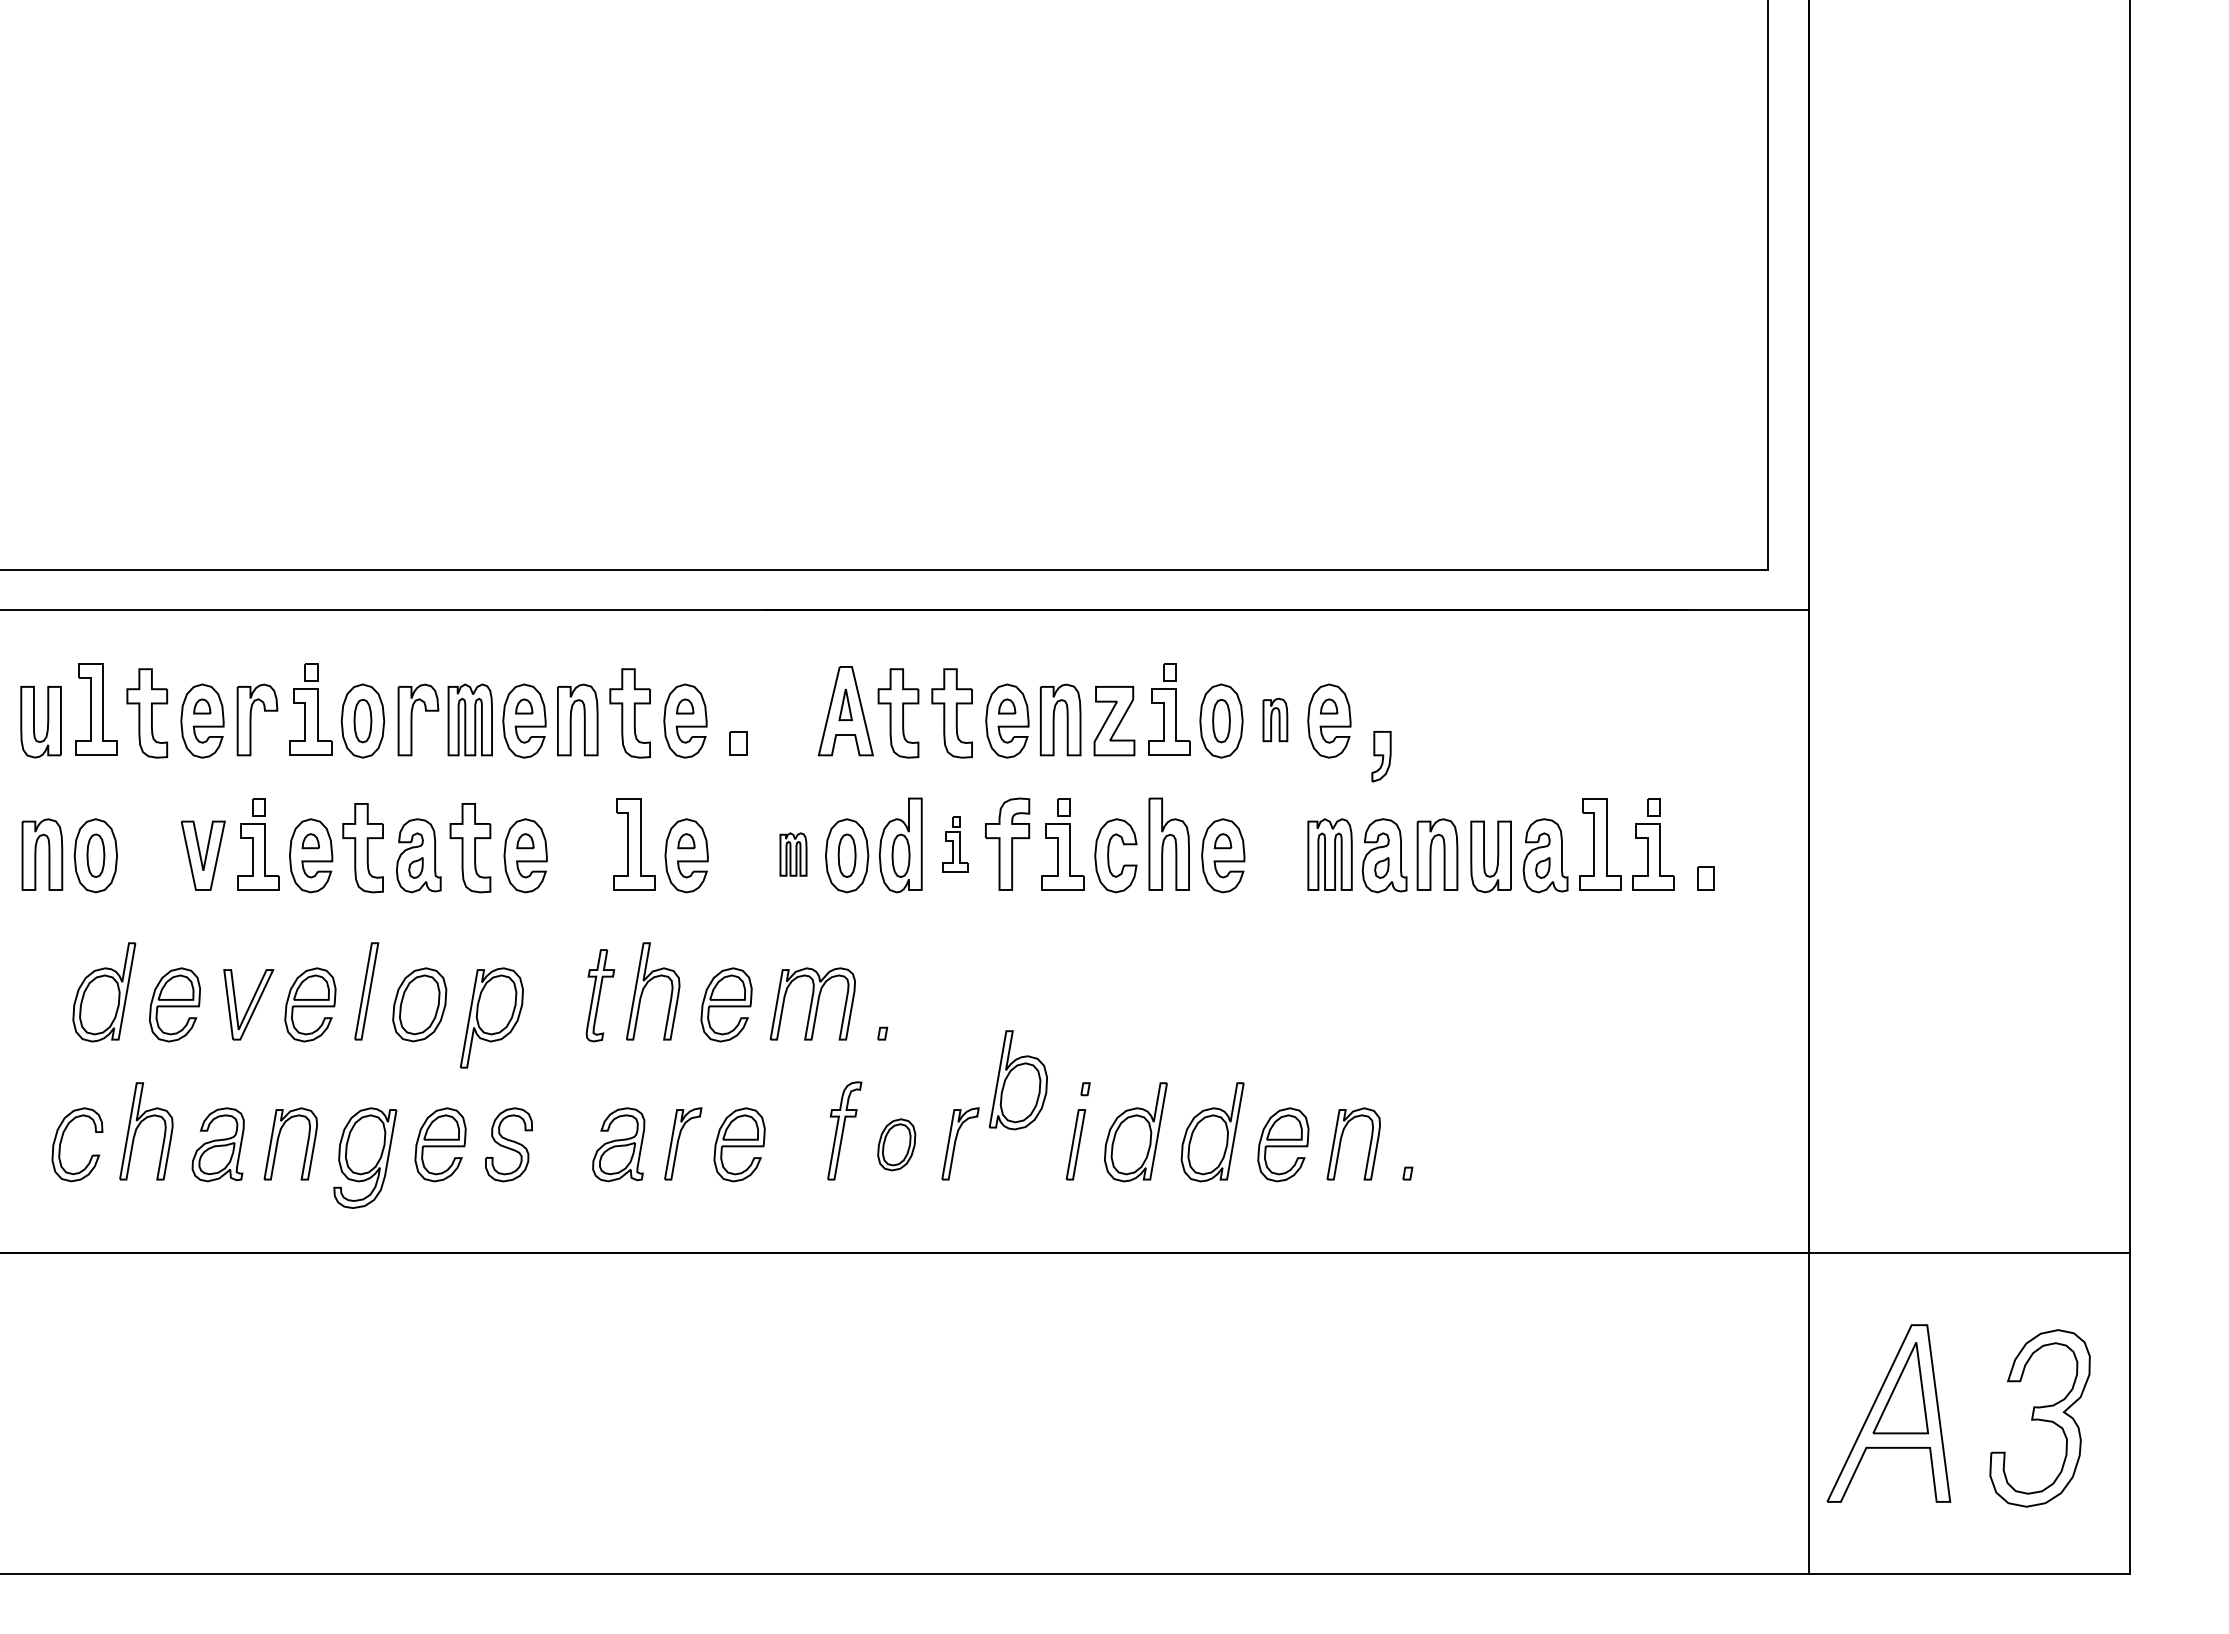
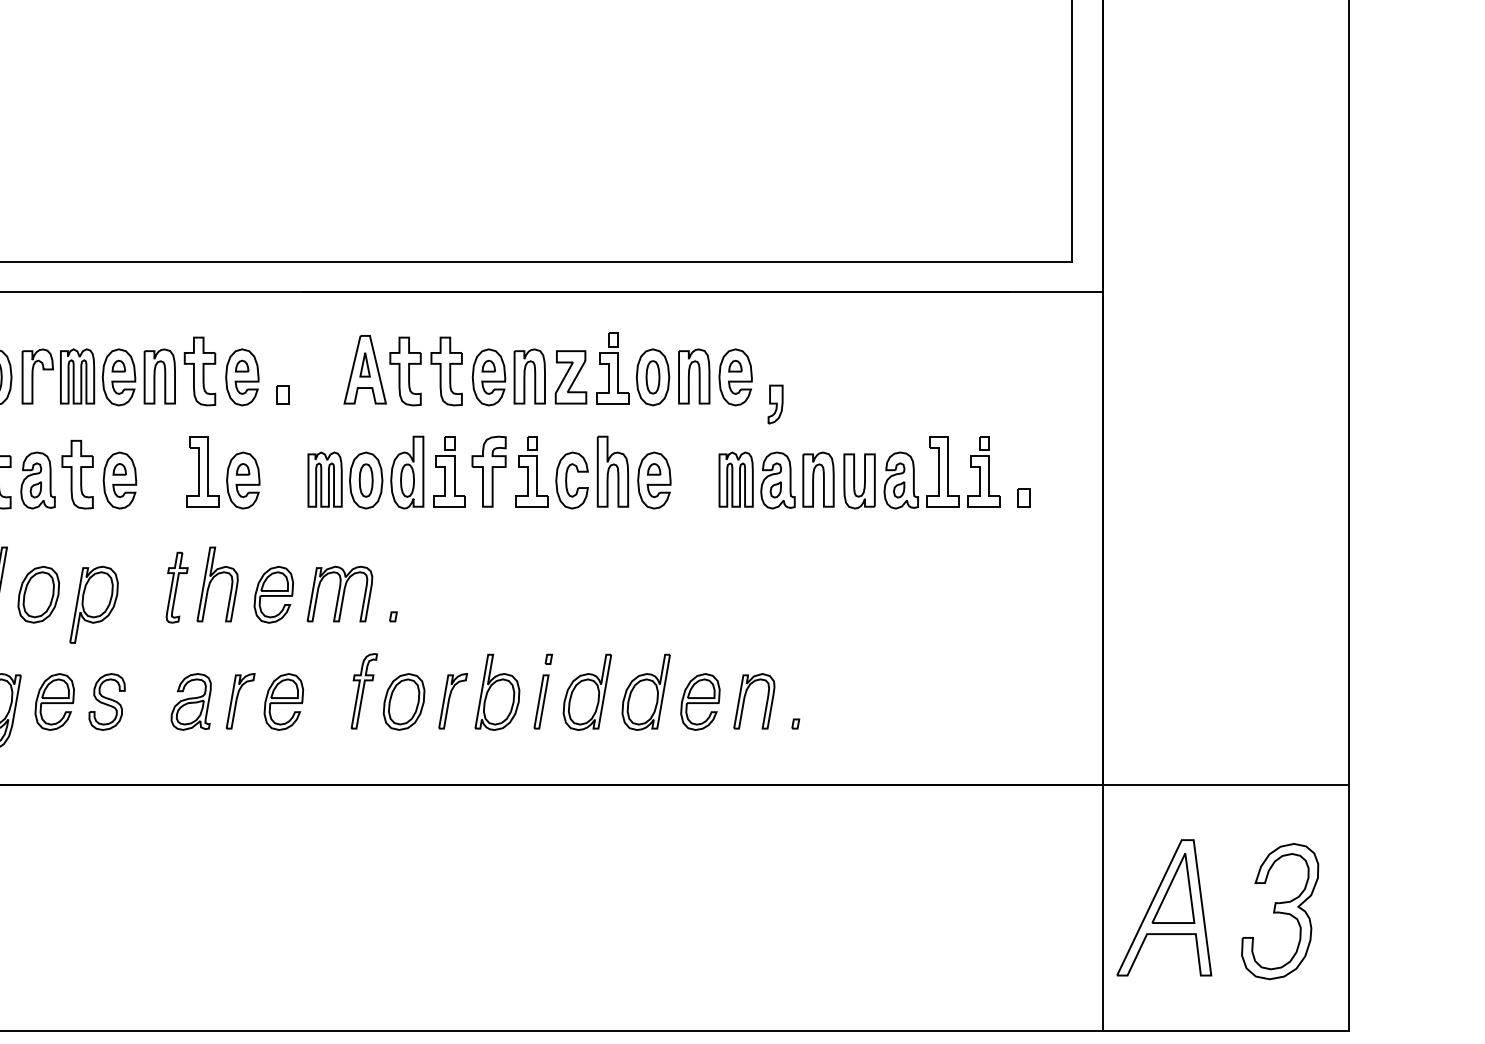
part: (1275, 719) -> (694, 376), size x1.67
part: (955, 844) -> (449, 471), size x1.67
part: (793, 854) -> (325, 479), size x1.67
part: (1017, 1080) -> (496, 692), moved
part: (896, 1144) -> (404, 701), size x1.43

